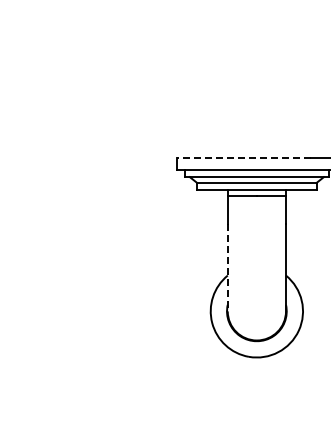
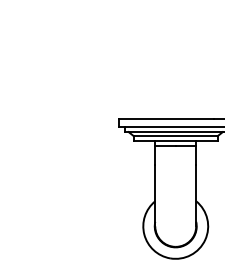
line: (243, 158) -> (166, 118), dashed -> solid
line: (227, 267) -> (155, 195), dashed -> solid

